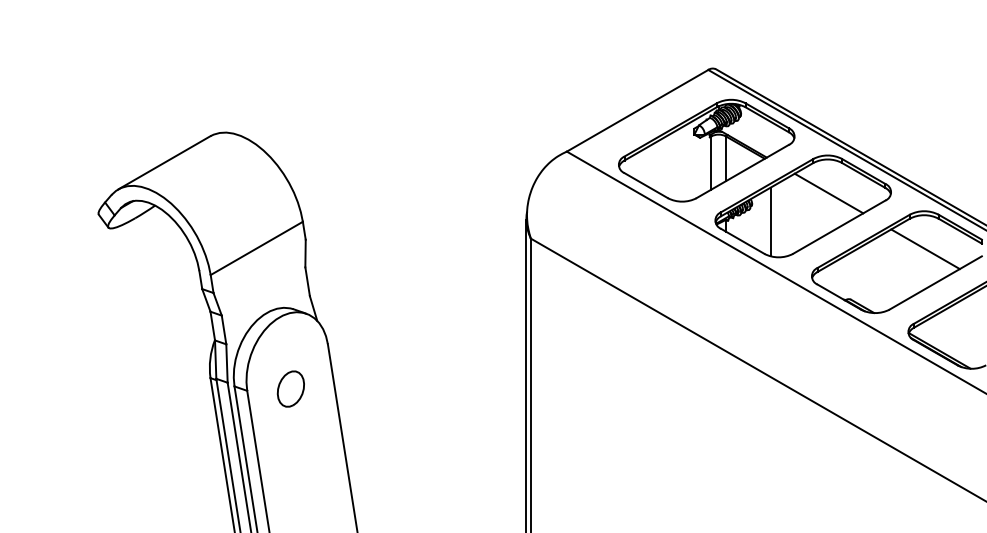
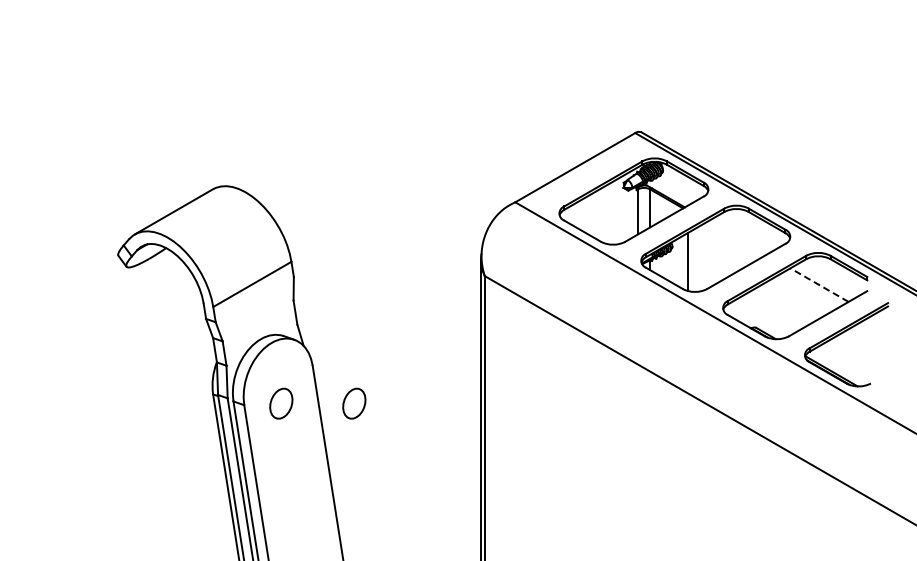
line: (828, 193) -> (737, 237), removed
line: (925, 249) -> (819, 285), solid -> dashed
part: (377, 388) -> (354, 403), added

